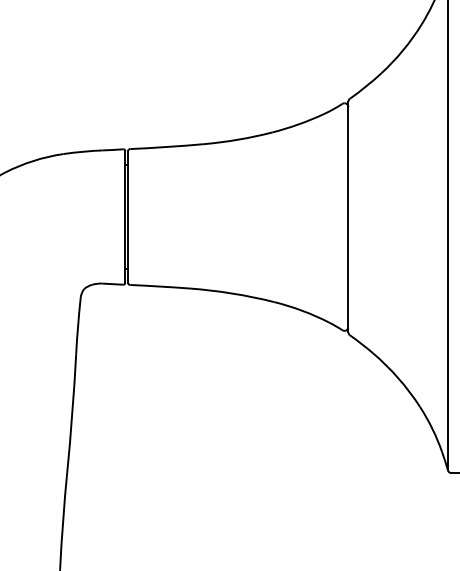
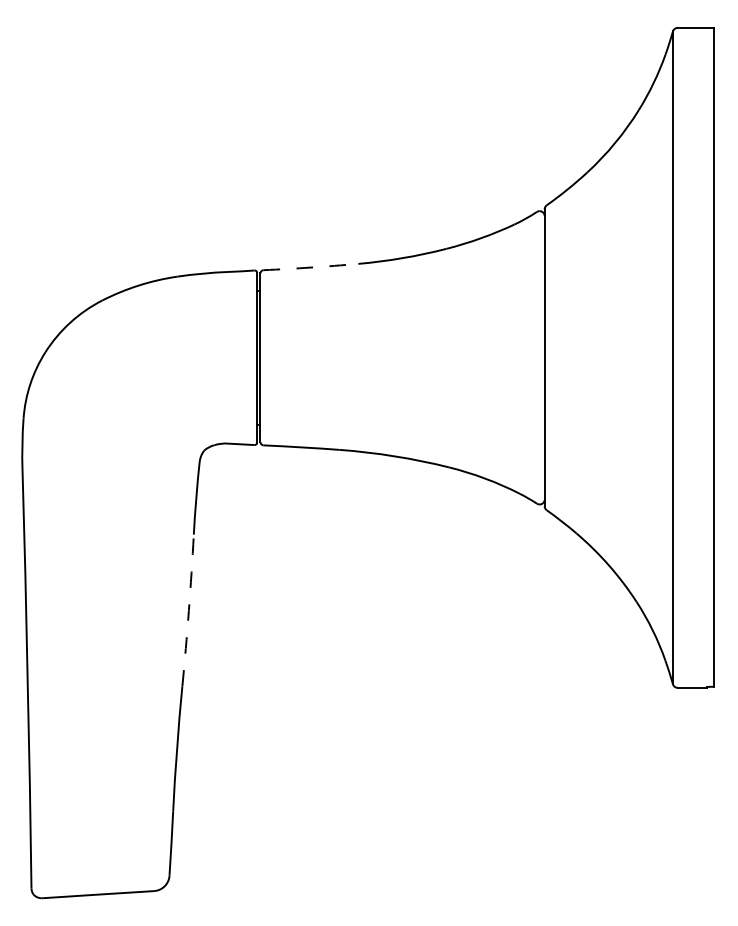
arc: (167, 146) -> (311, 267), solid -> dashed
arc: (72, 413) -> (188, 610), solid -> dashed

